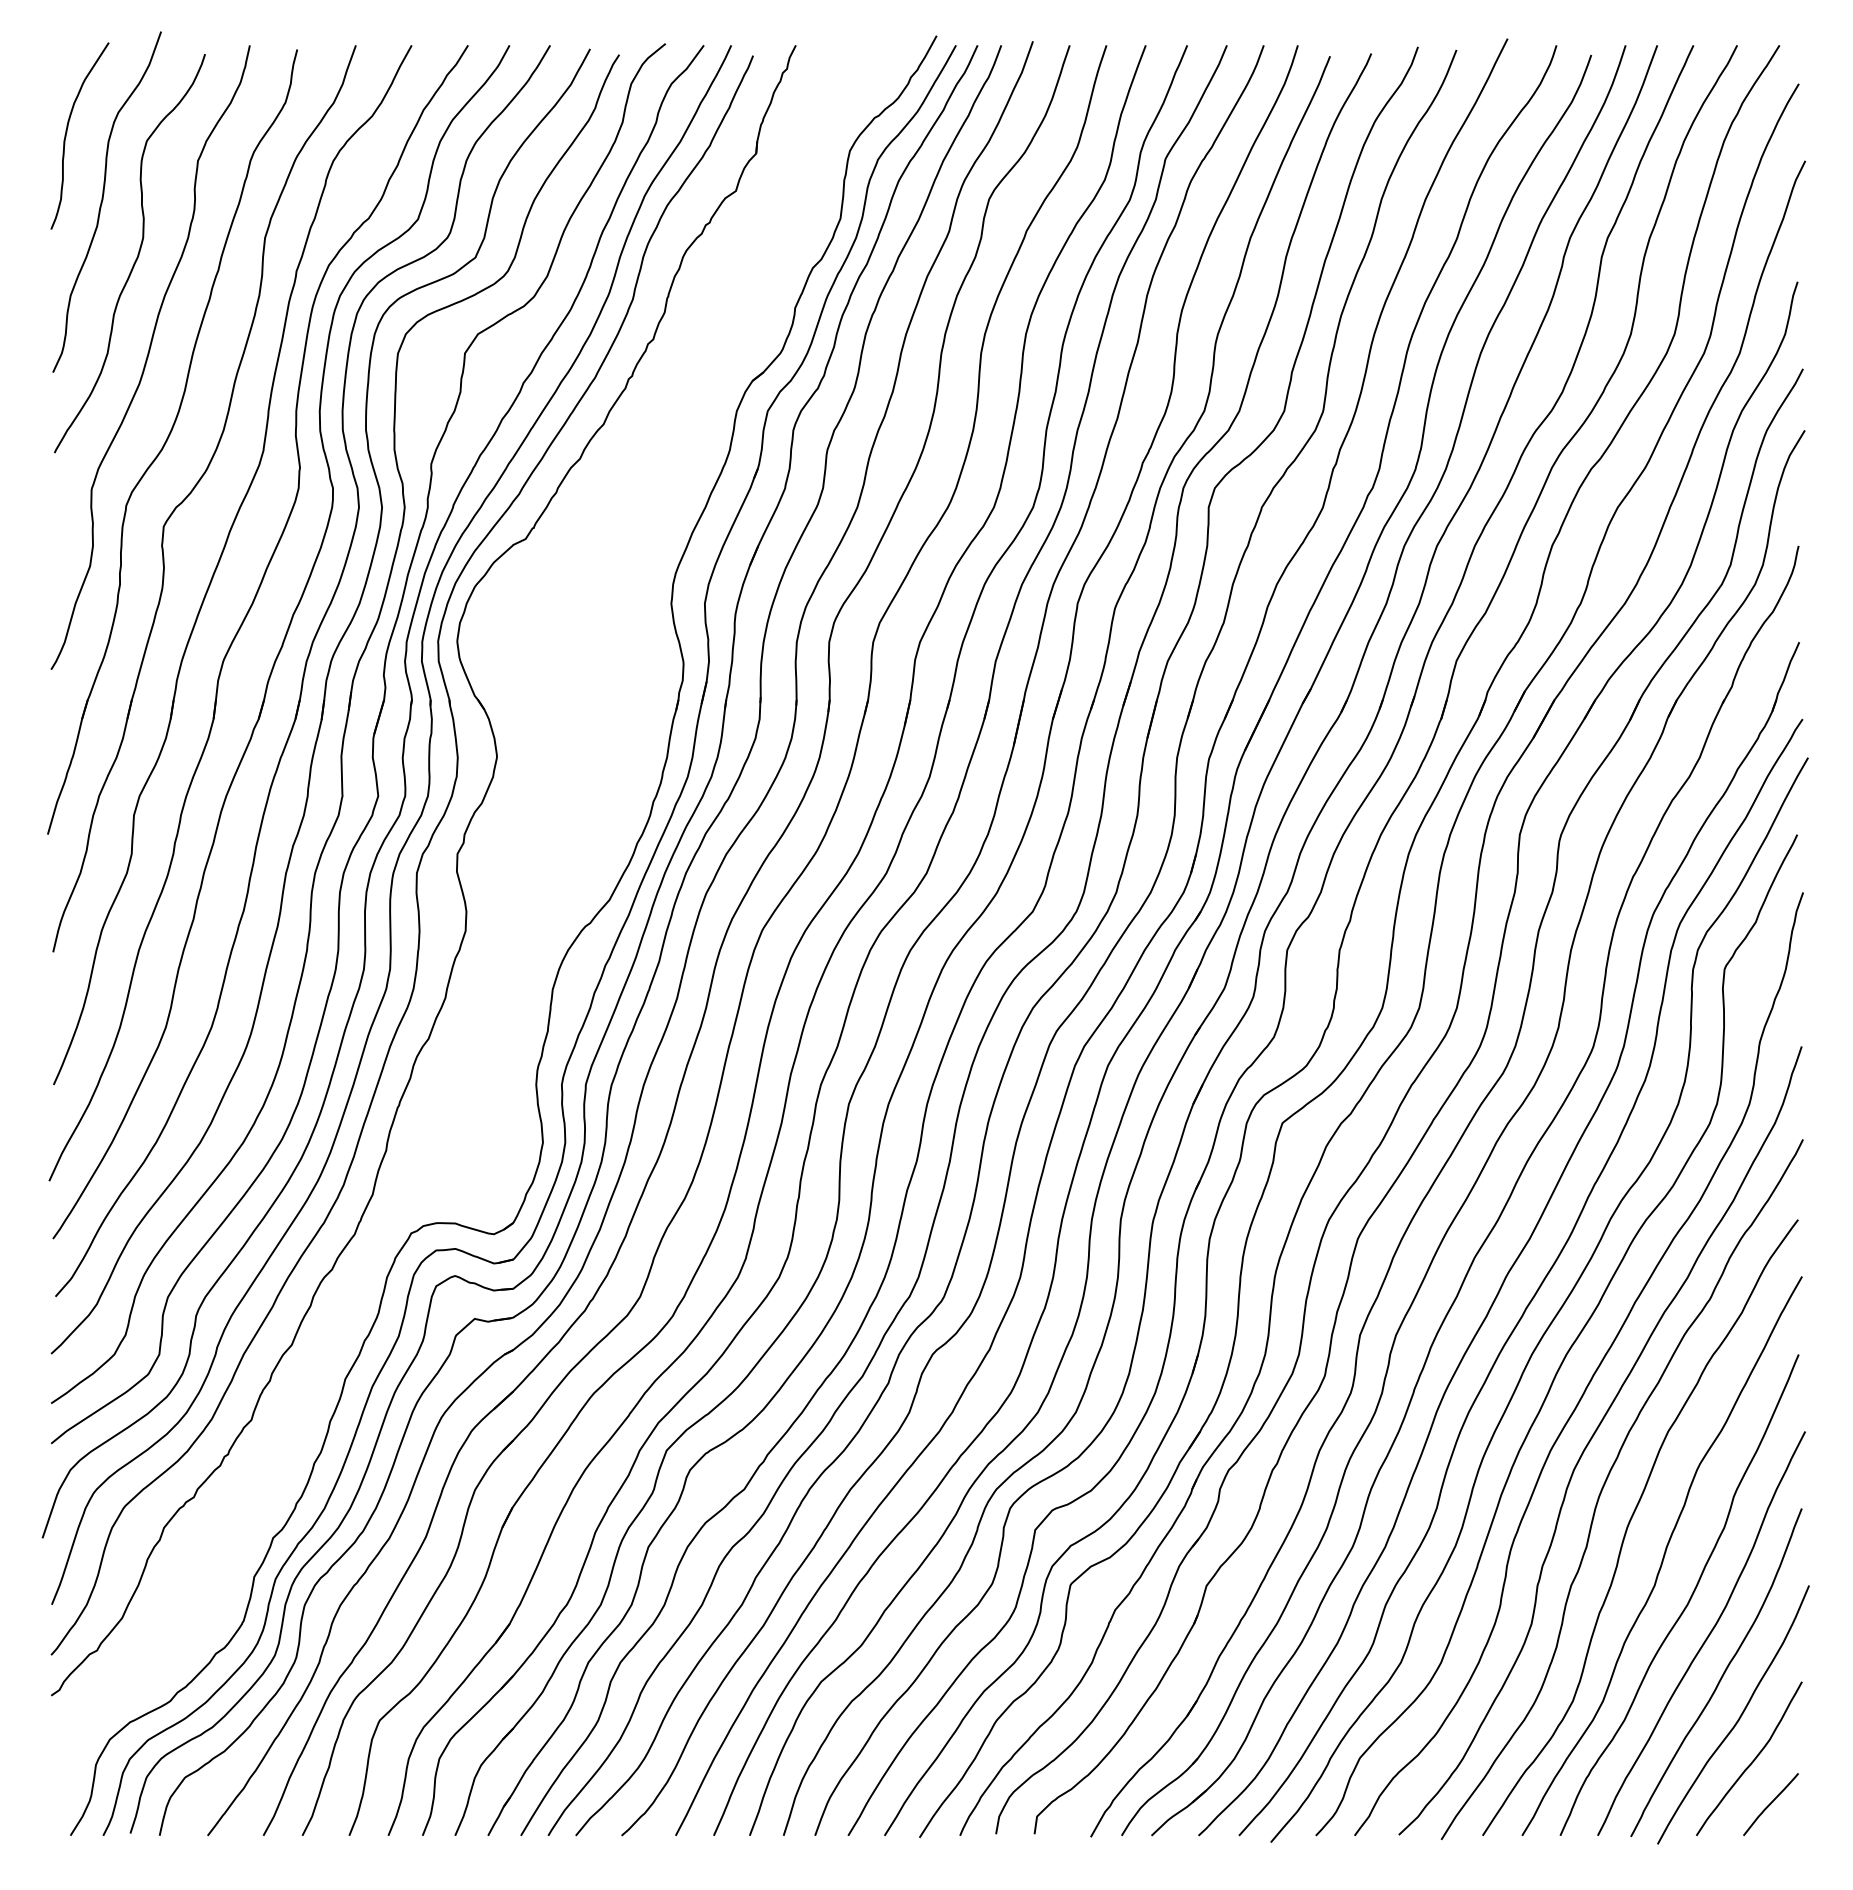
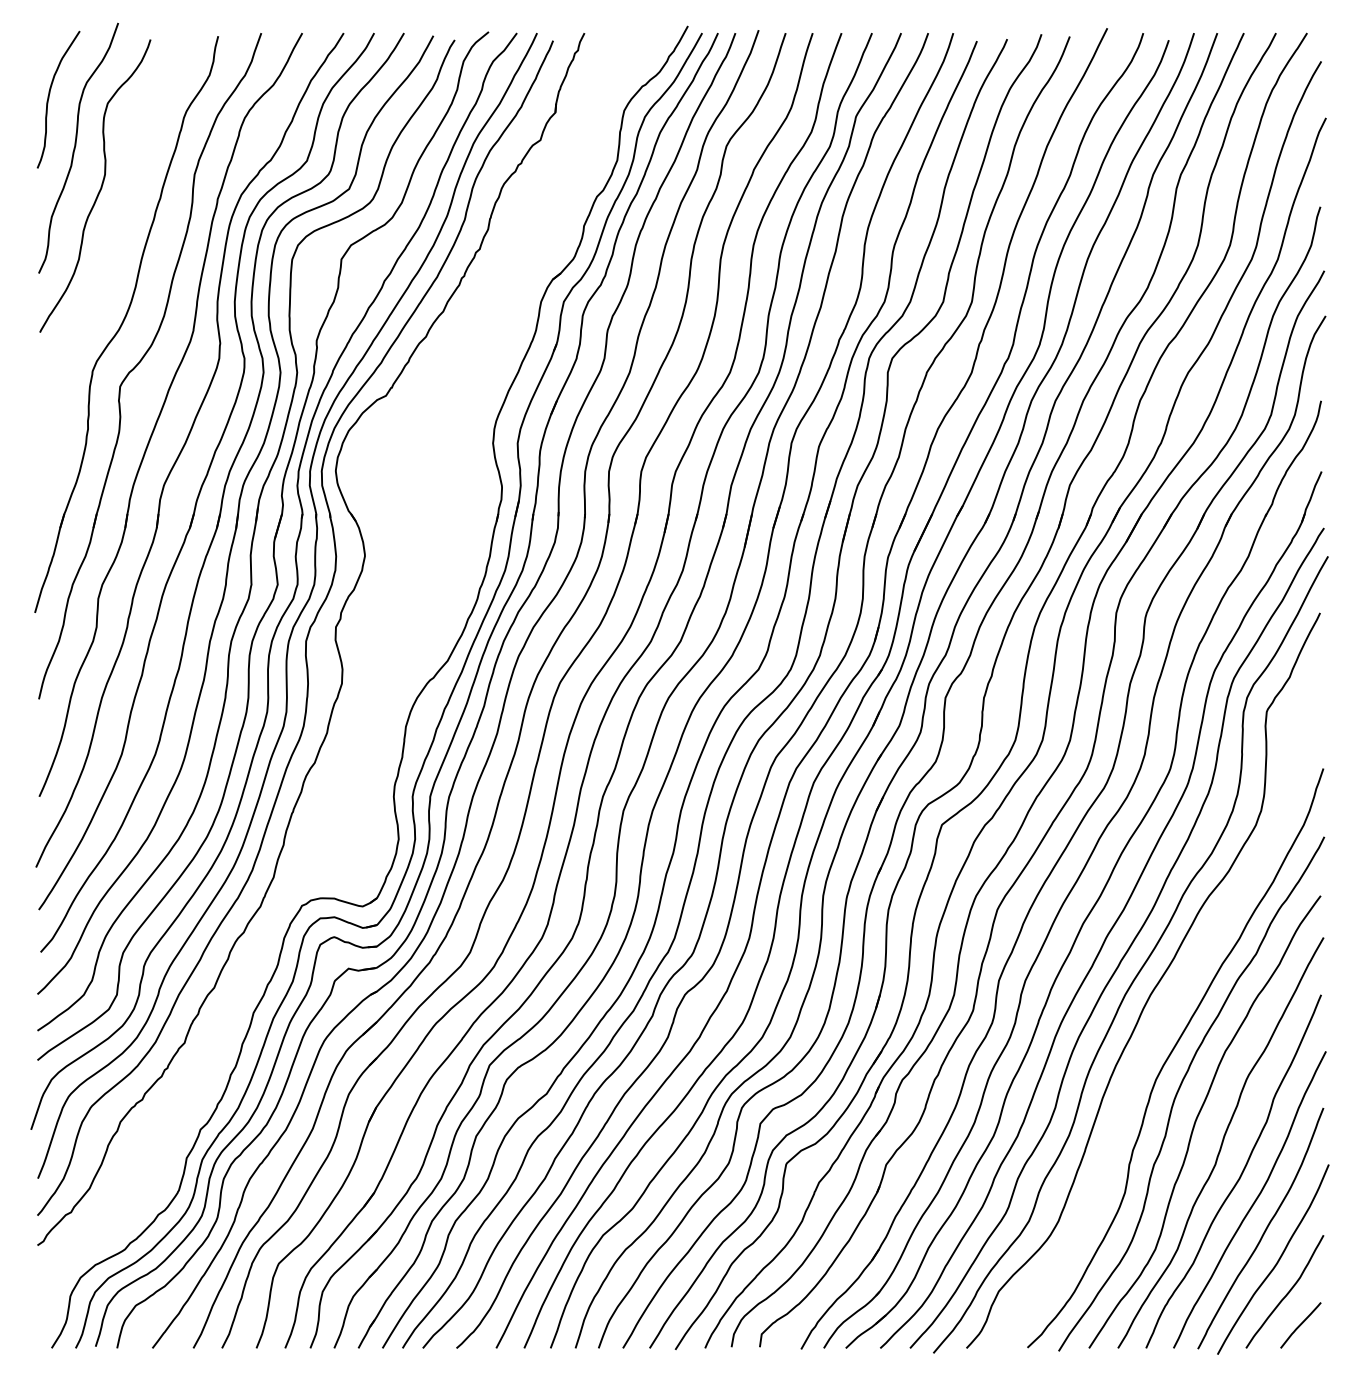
curve: (148, 357) -> (108, 262), removed
curve: (1592, 1374) -> (1169, 1009), removed

